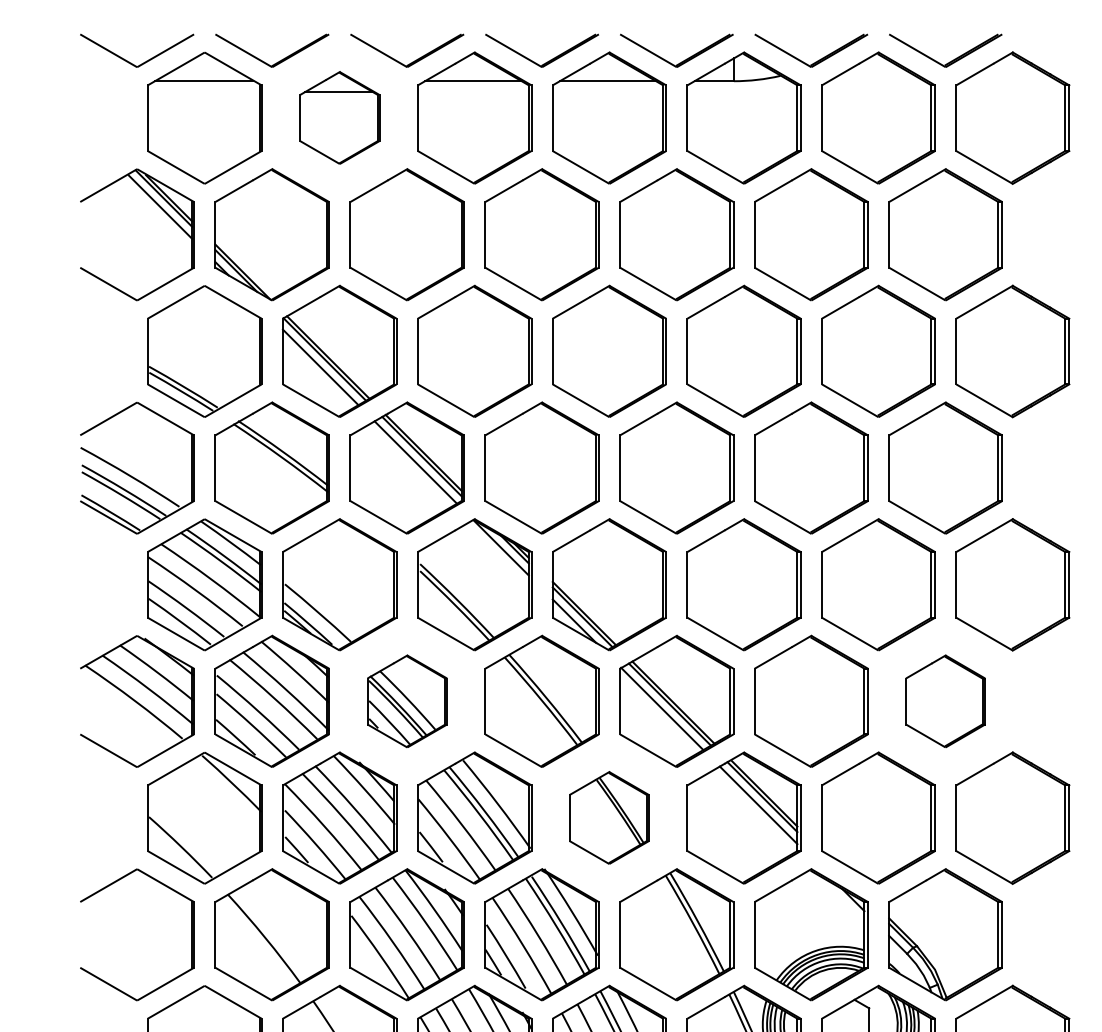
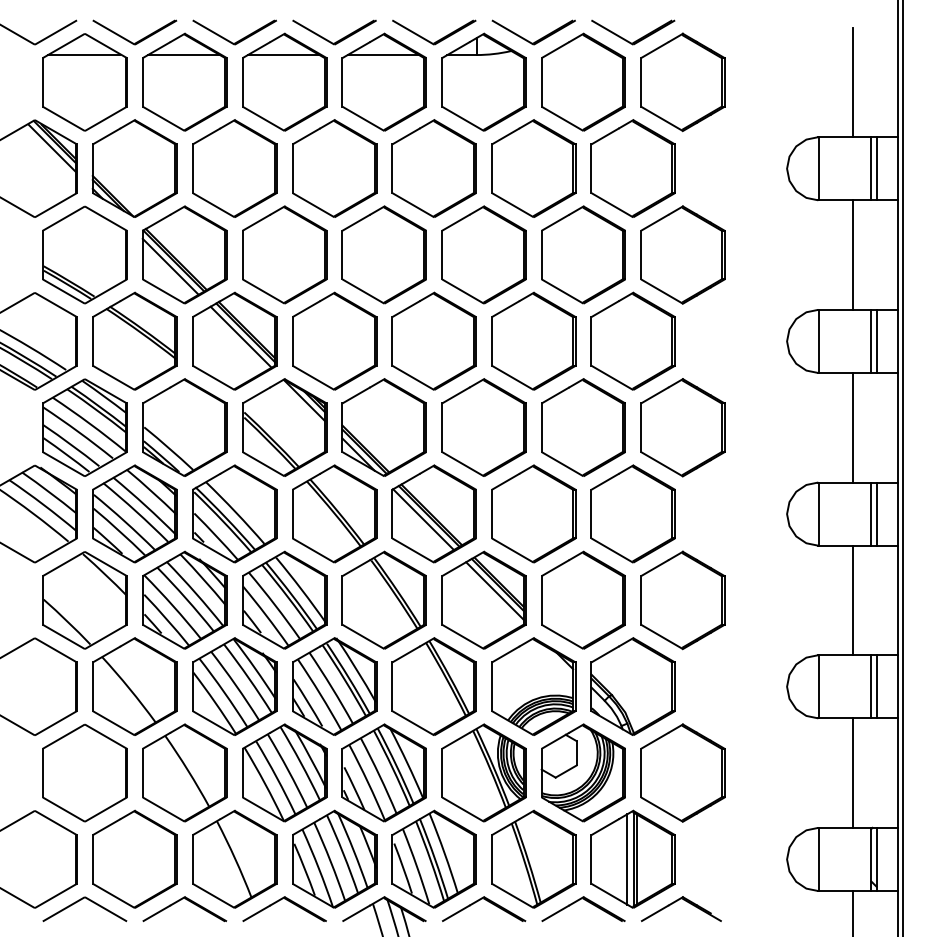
part: (339, 116) -> (184, 81), size x1.43
part: (406, 700) -> (234, 513), size x1.43
part: (944, 700) -> (632, 513), size x1.43
part: (608, 816) -> (383, 599), size x1.43

